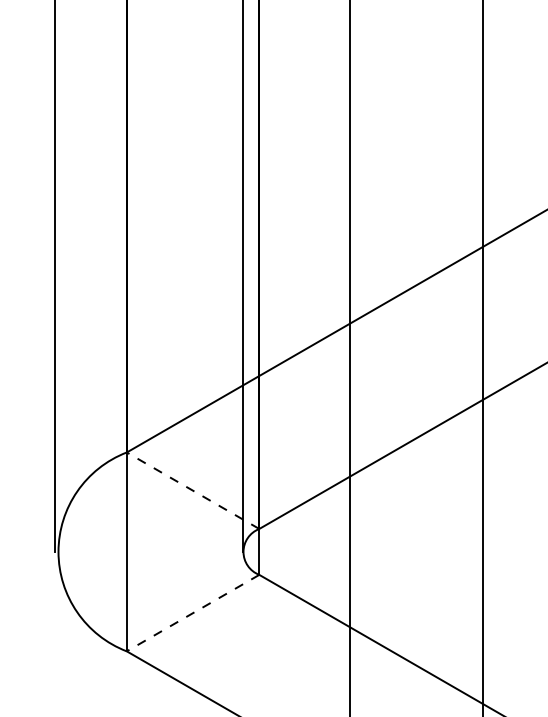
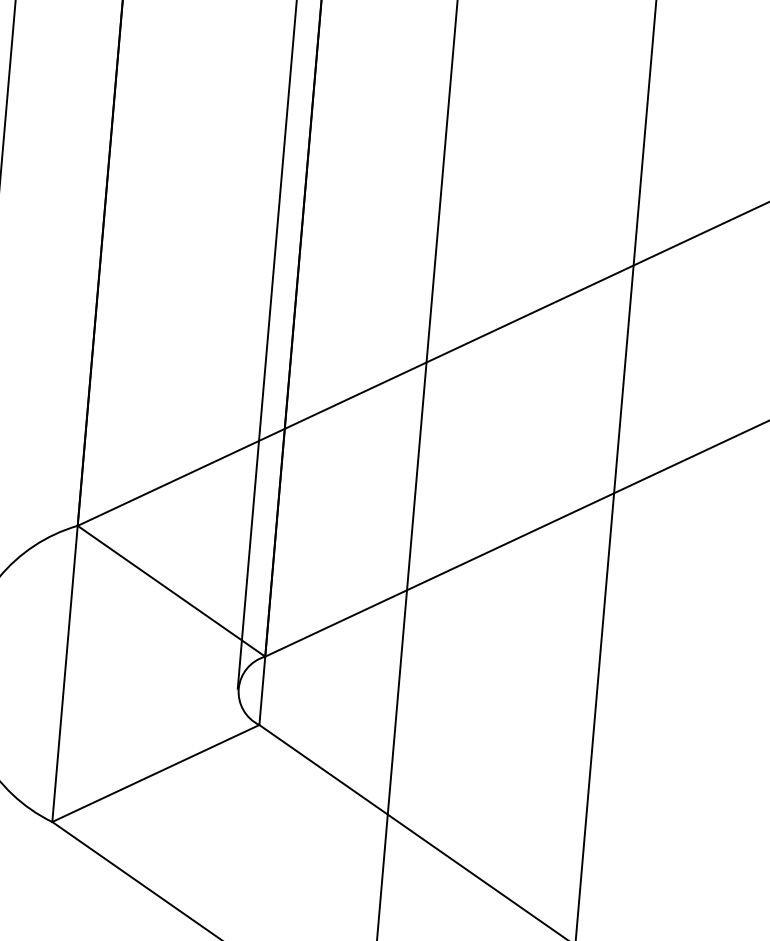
line: (192, 490) -> (170, 590), dashed -> solid
line: (192, 613) -> (154, 774), dashed -> solid

